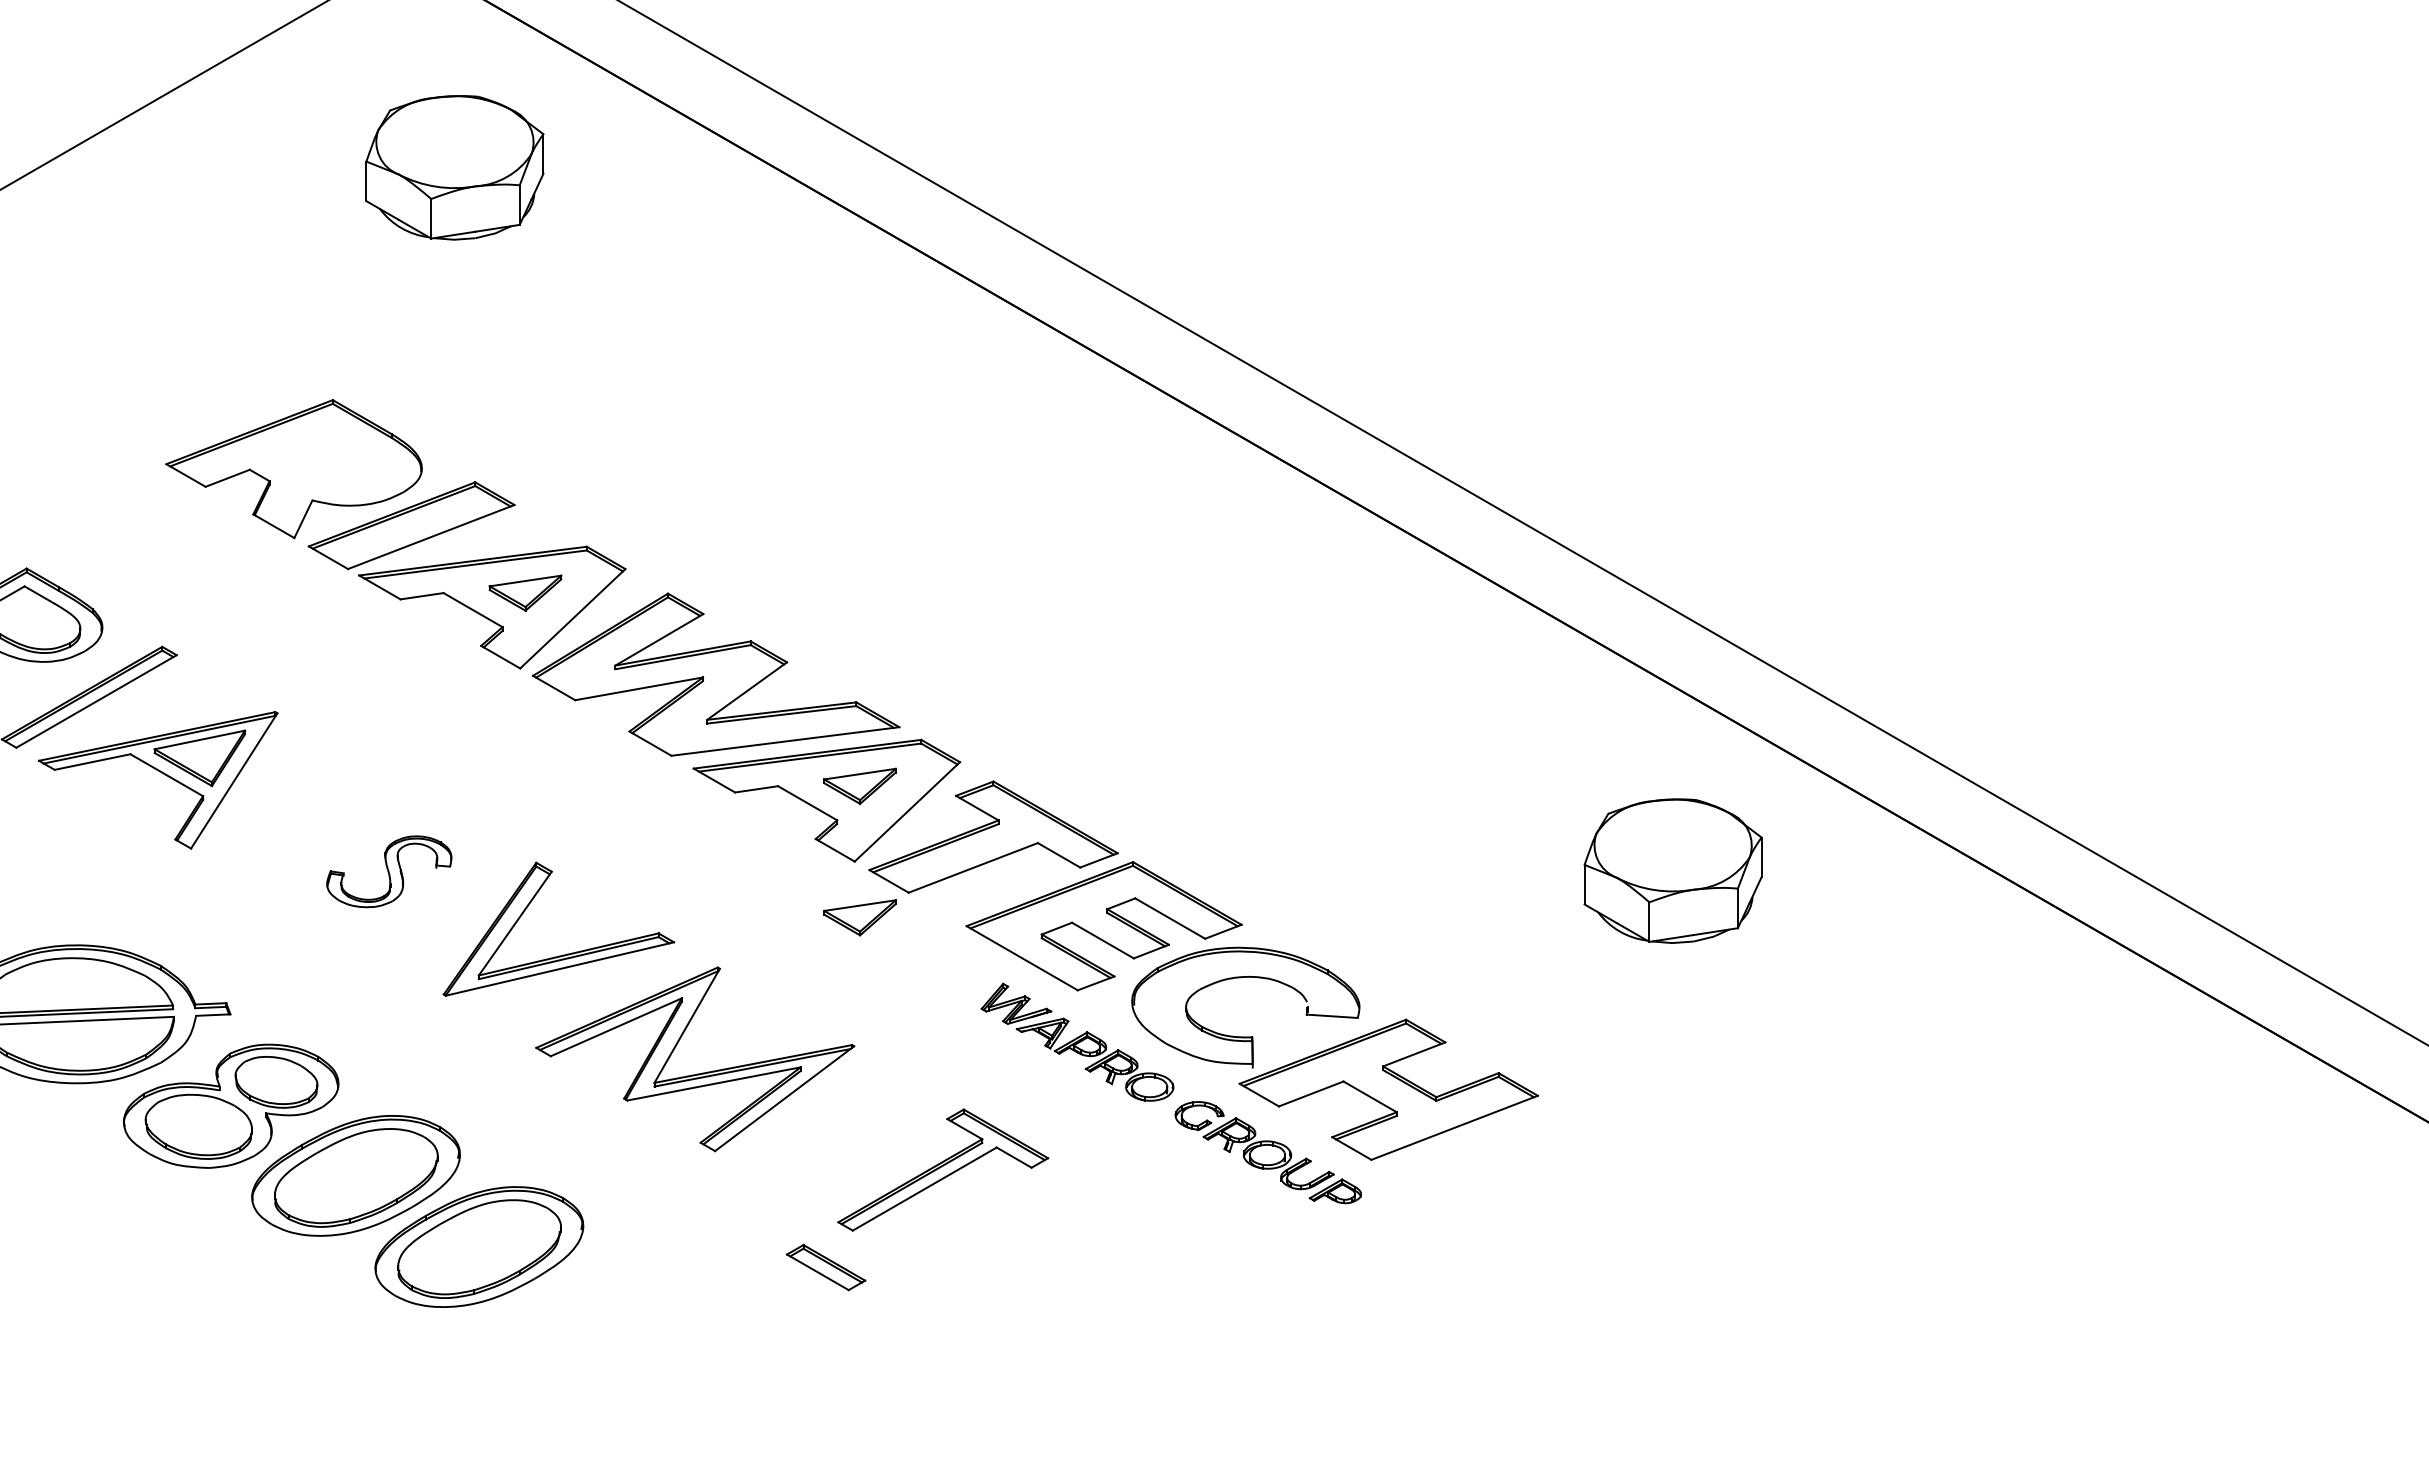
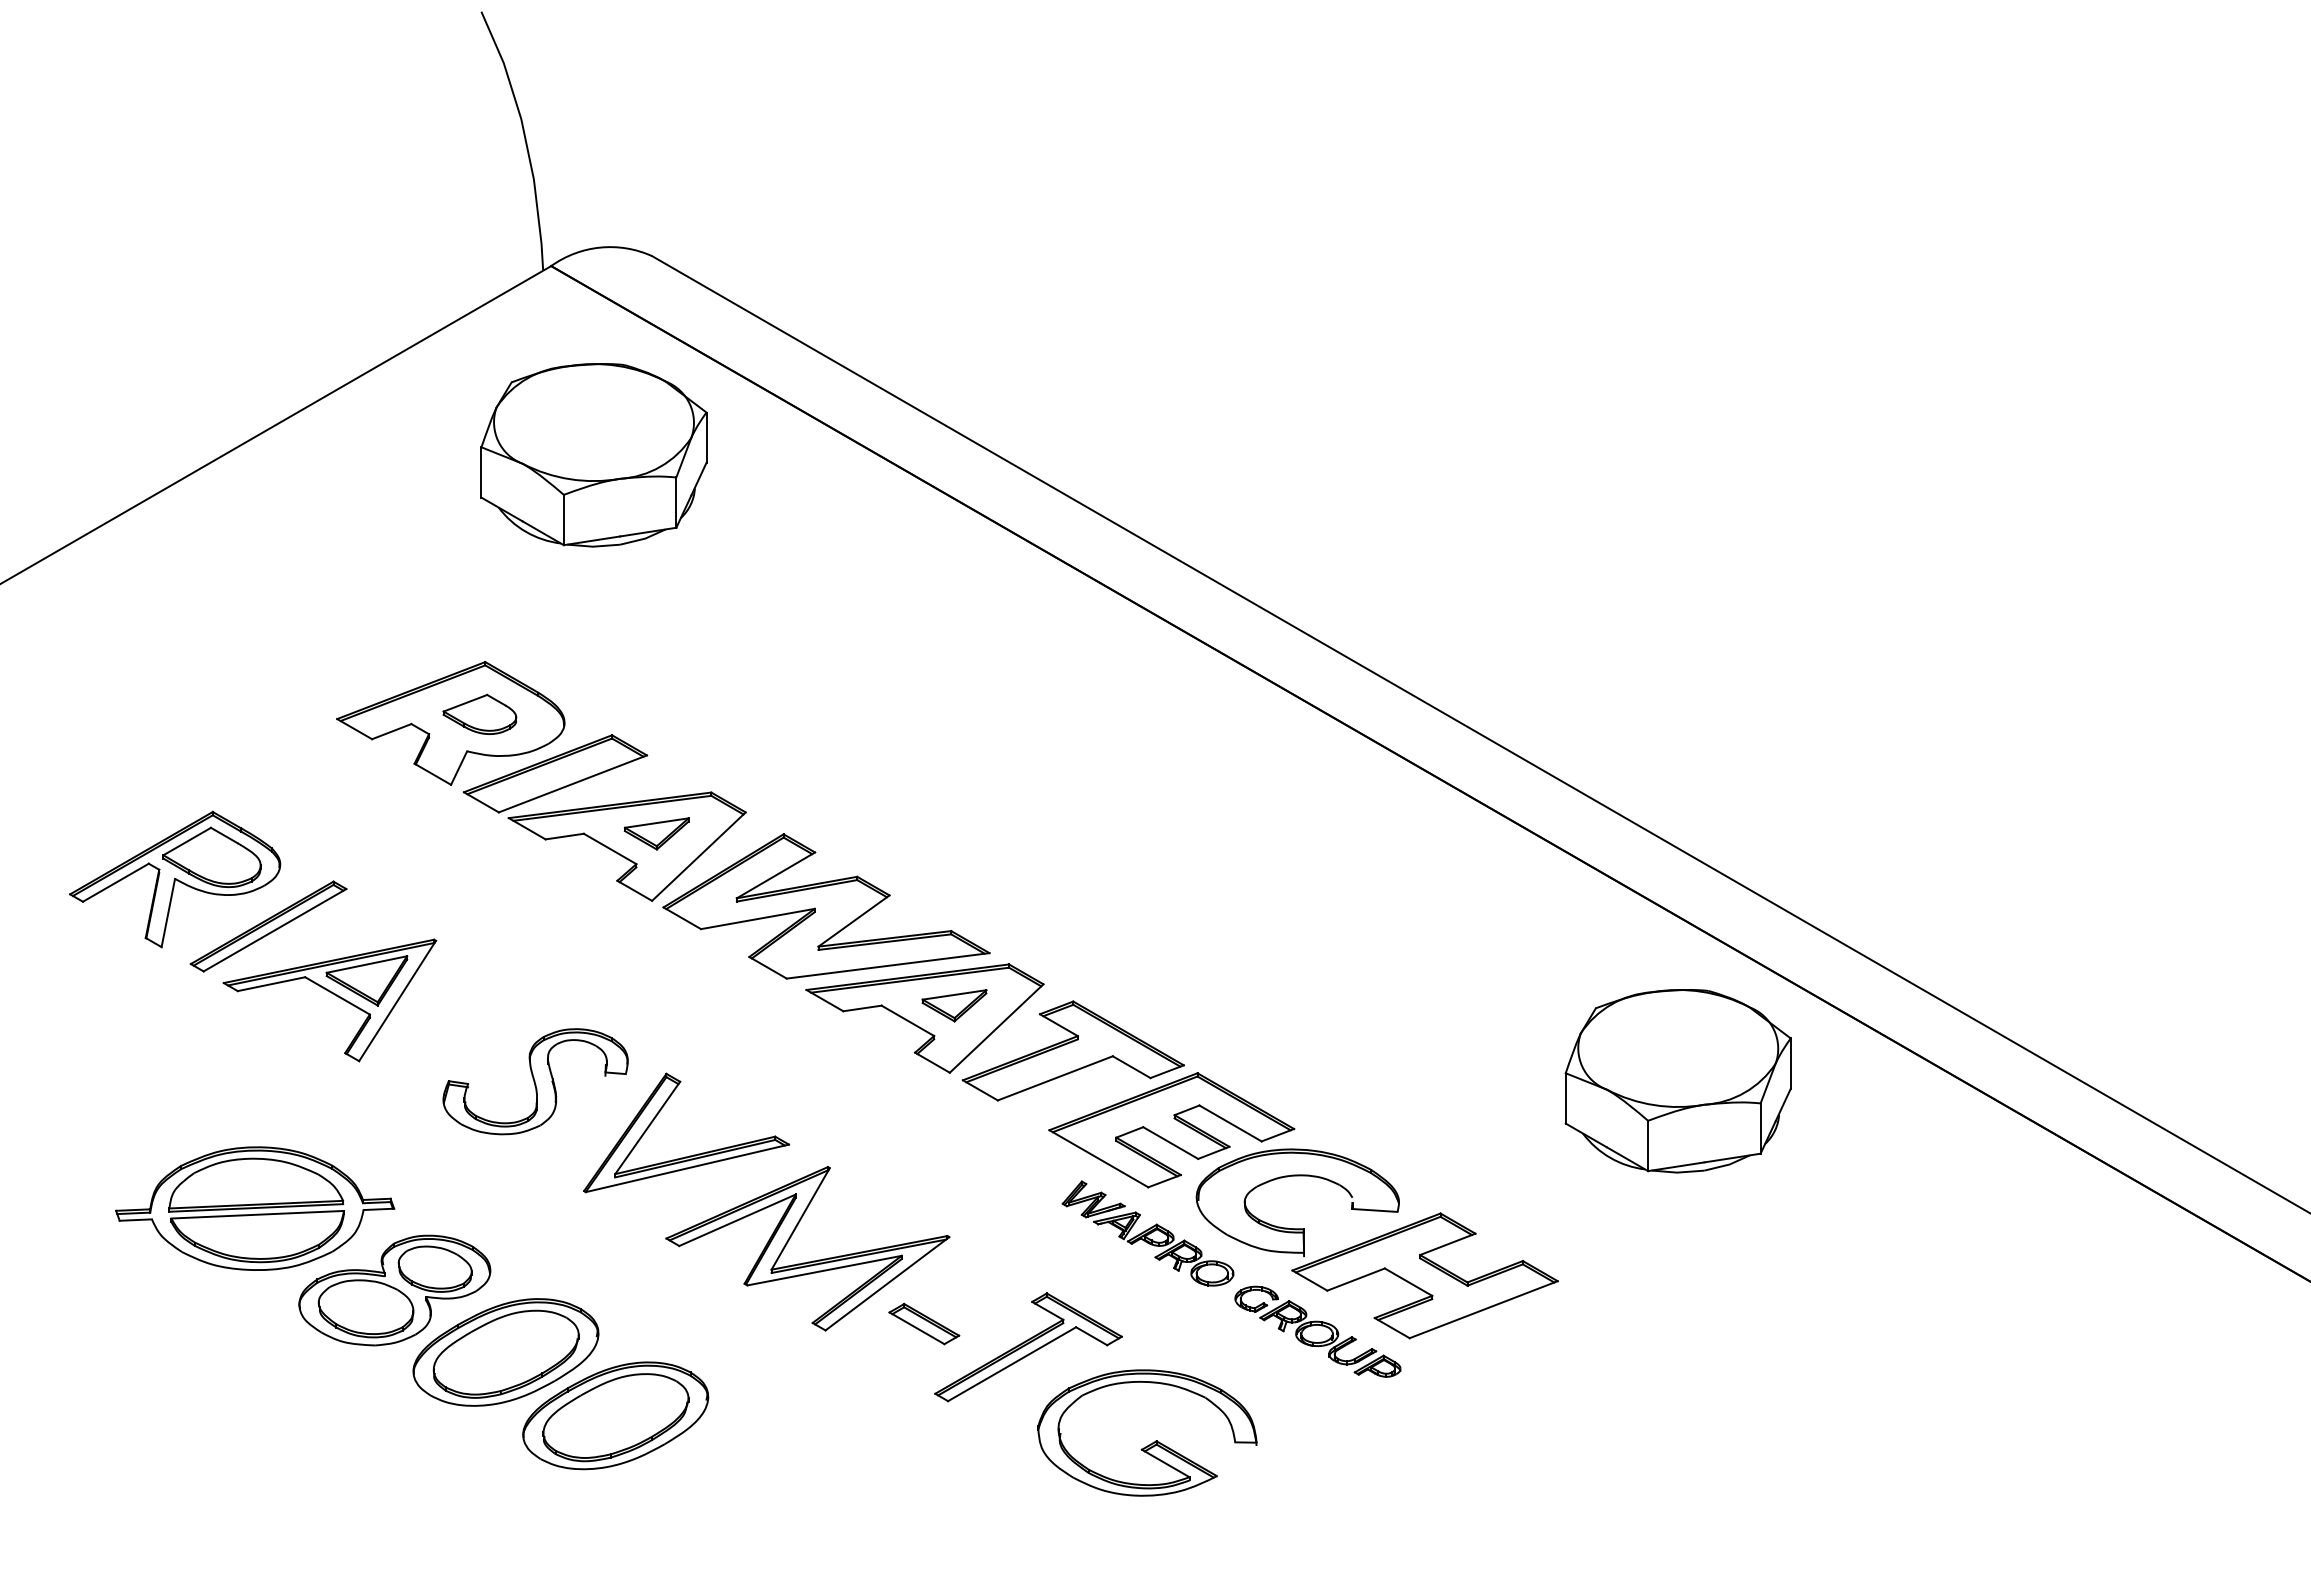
part: (454, 168) -> (593, 455), size x1.43
part: (326, 457) -> (479, 713), added
part: (389, 871) -> (535, 1081), size x1.67
part: (1672, 871) -> (1677, 1081), size x1.43
part: (860, 917) -> (954, 1122), removed
part: (826, 1266) -> (924, 1323), moved
part: (1082, 1277) -> (1152, 1442), added

